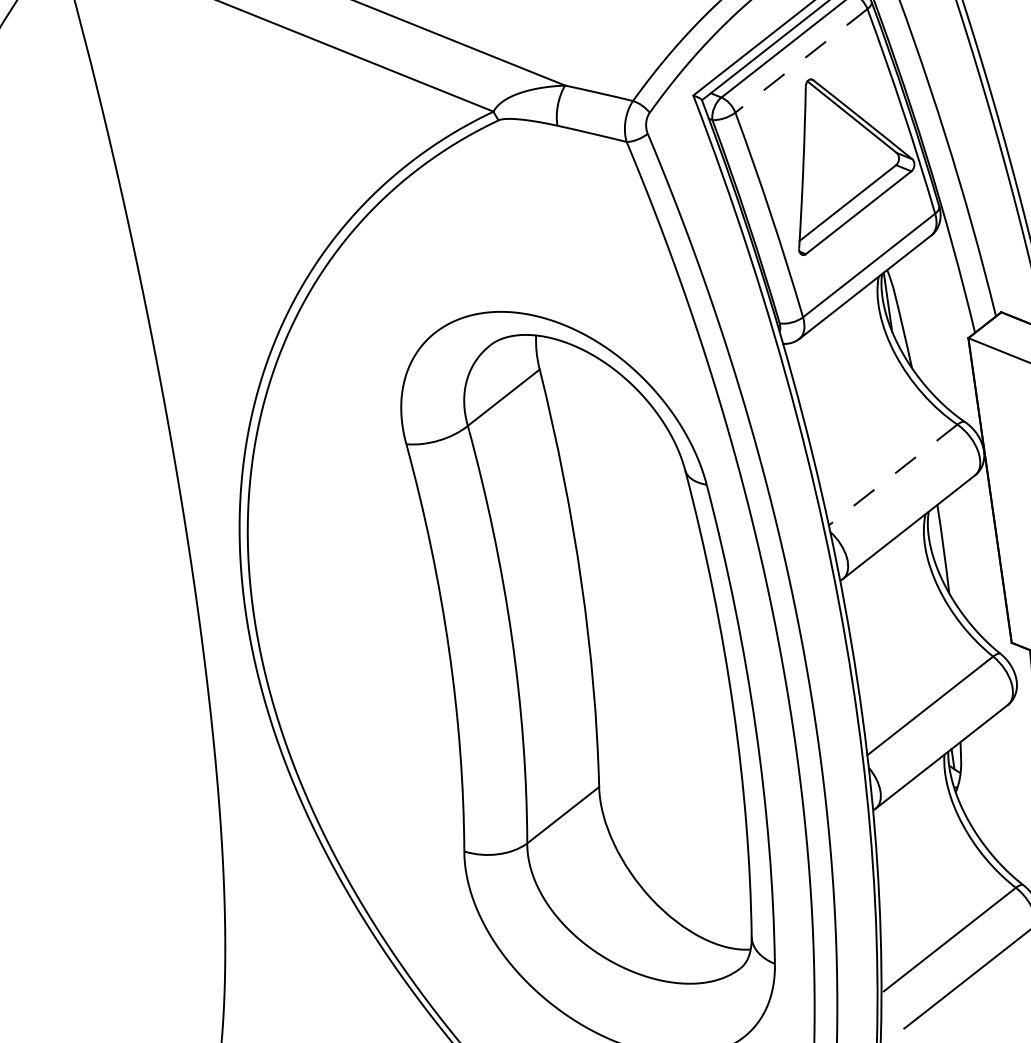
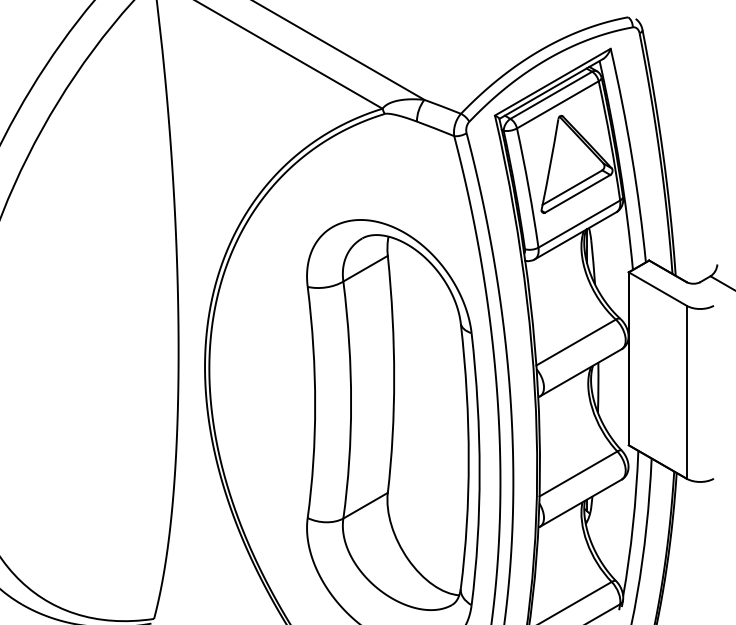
line: (800, 62) -> (557, 105), dashed -> solid
line: (893, 474) -> (576, 342), dashed -> solid

